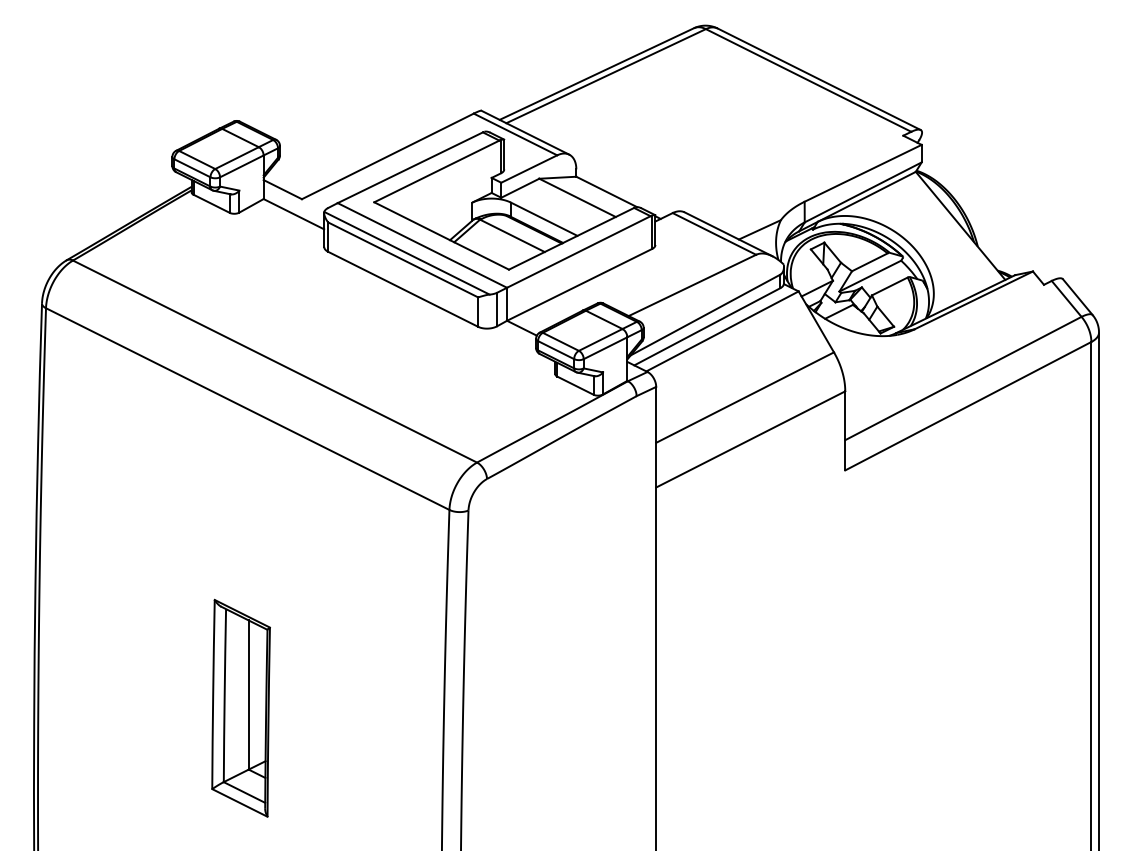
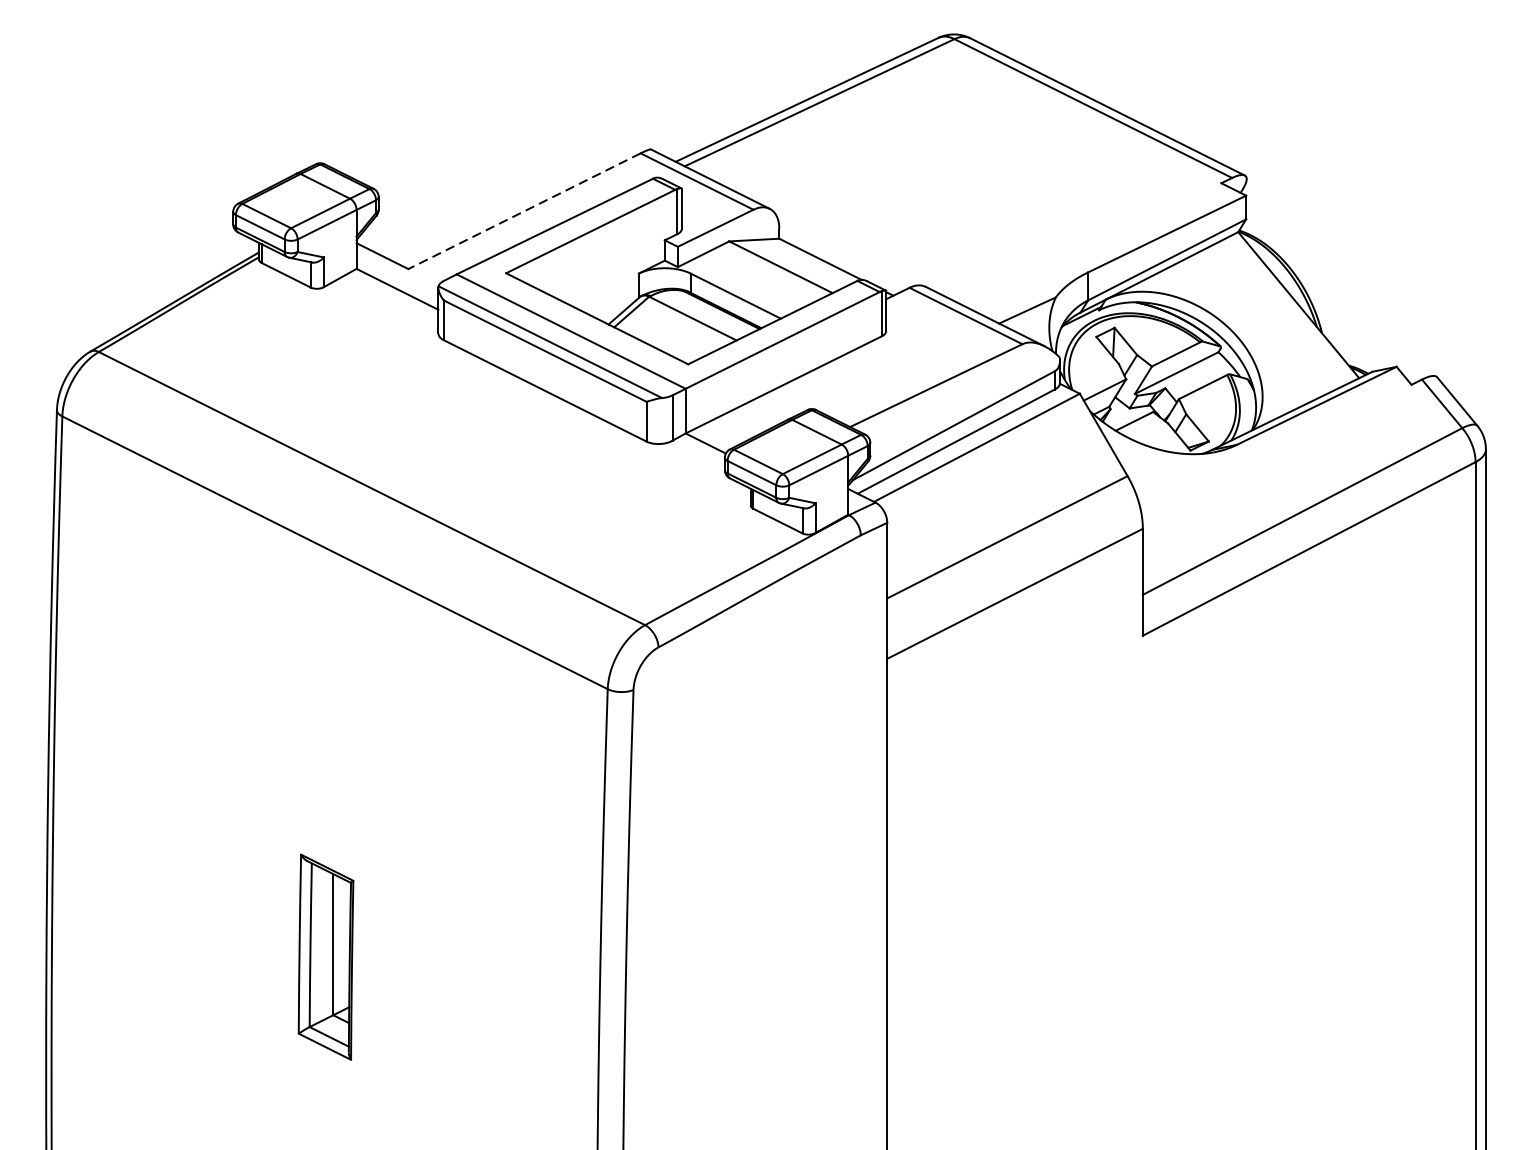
line: (387, 156) -> (524, 211), solid -> dashed
part: (240, 707) -> (325, 956), size x0.7

